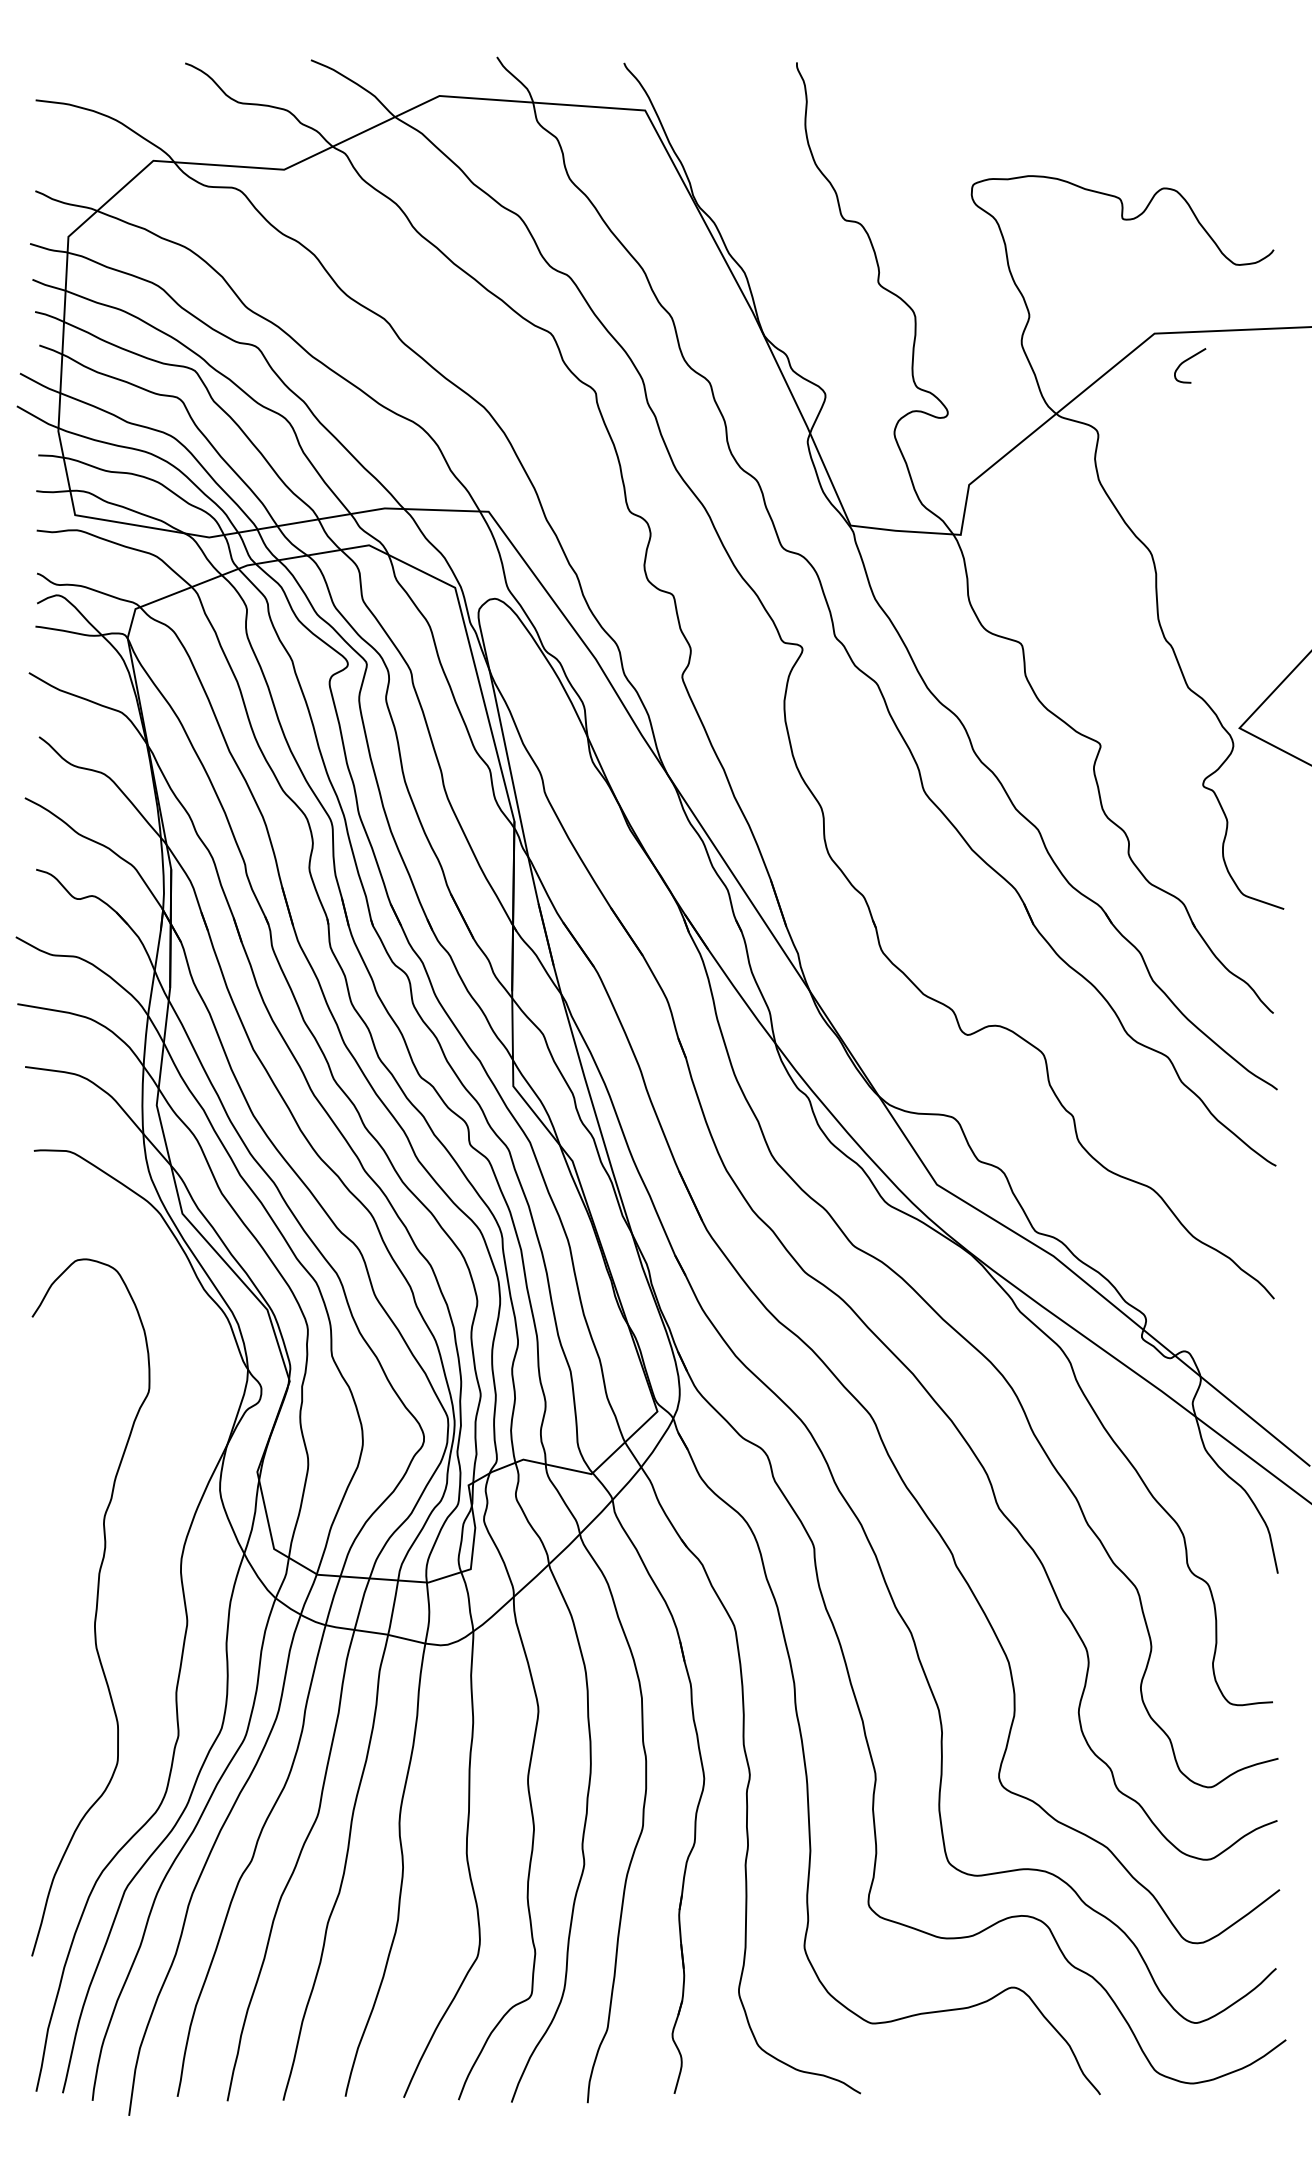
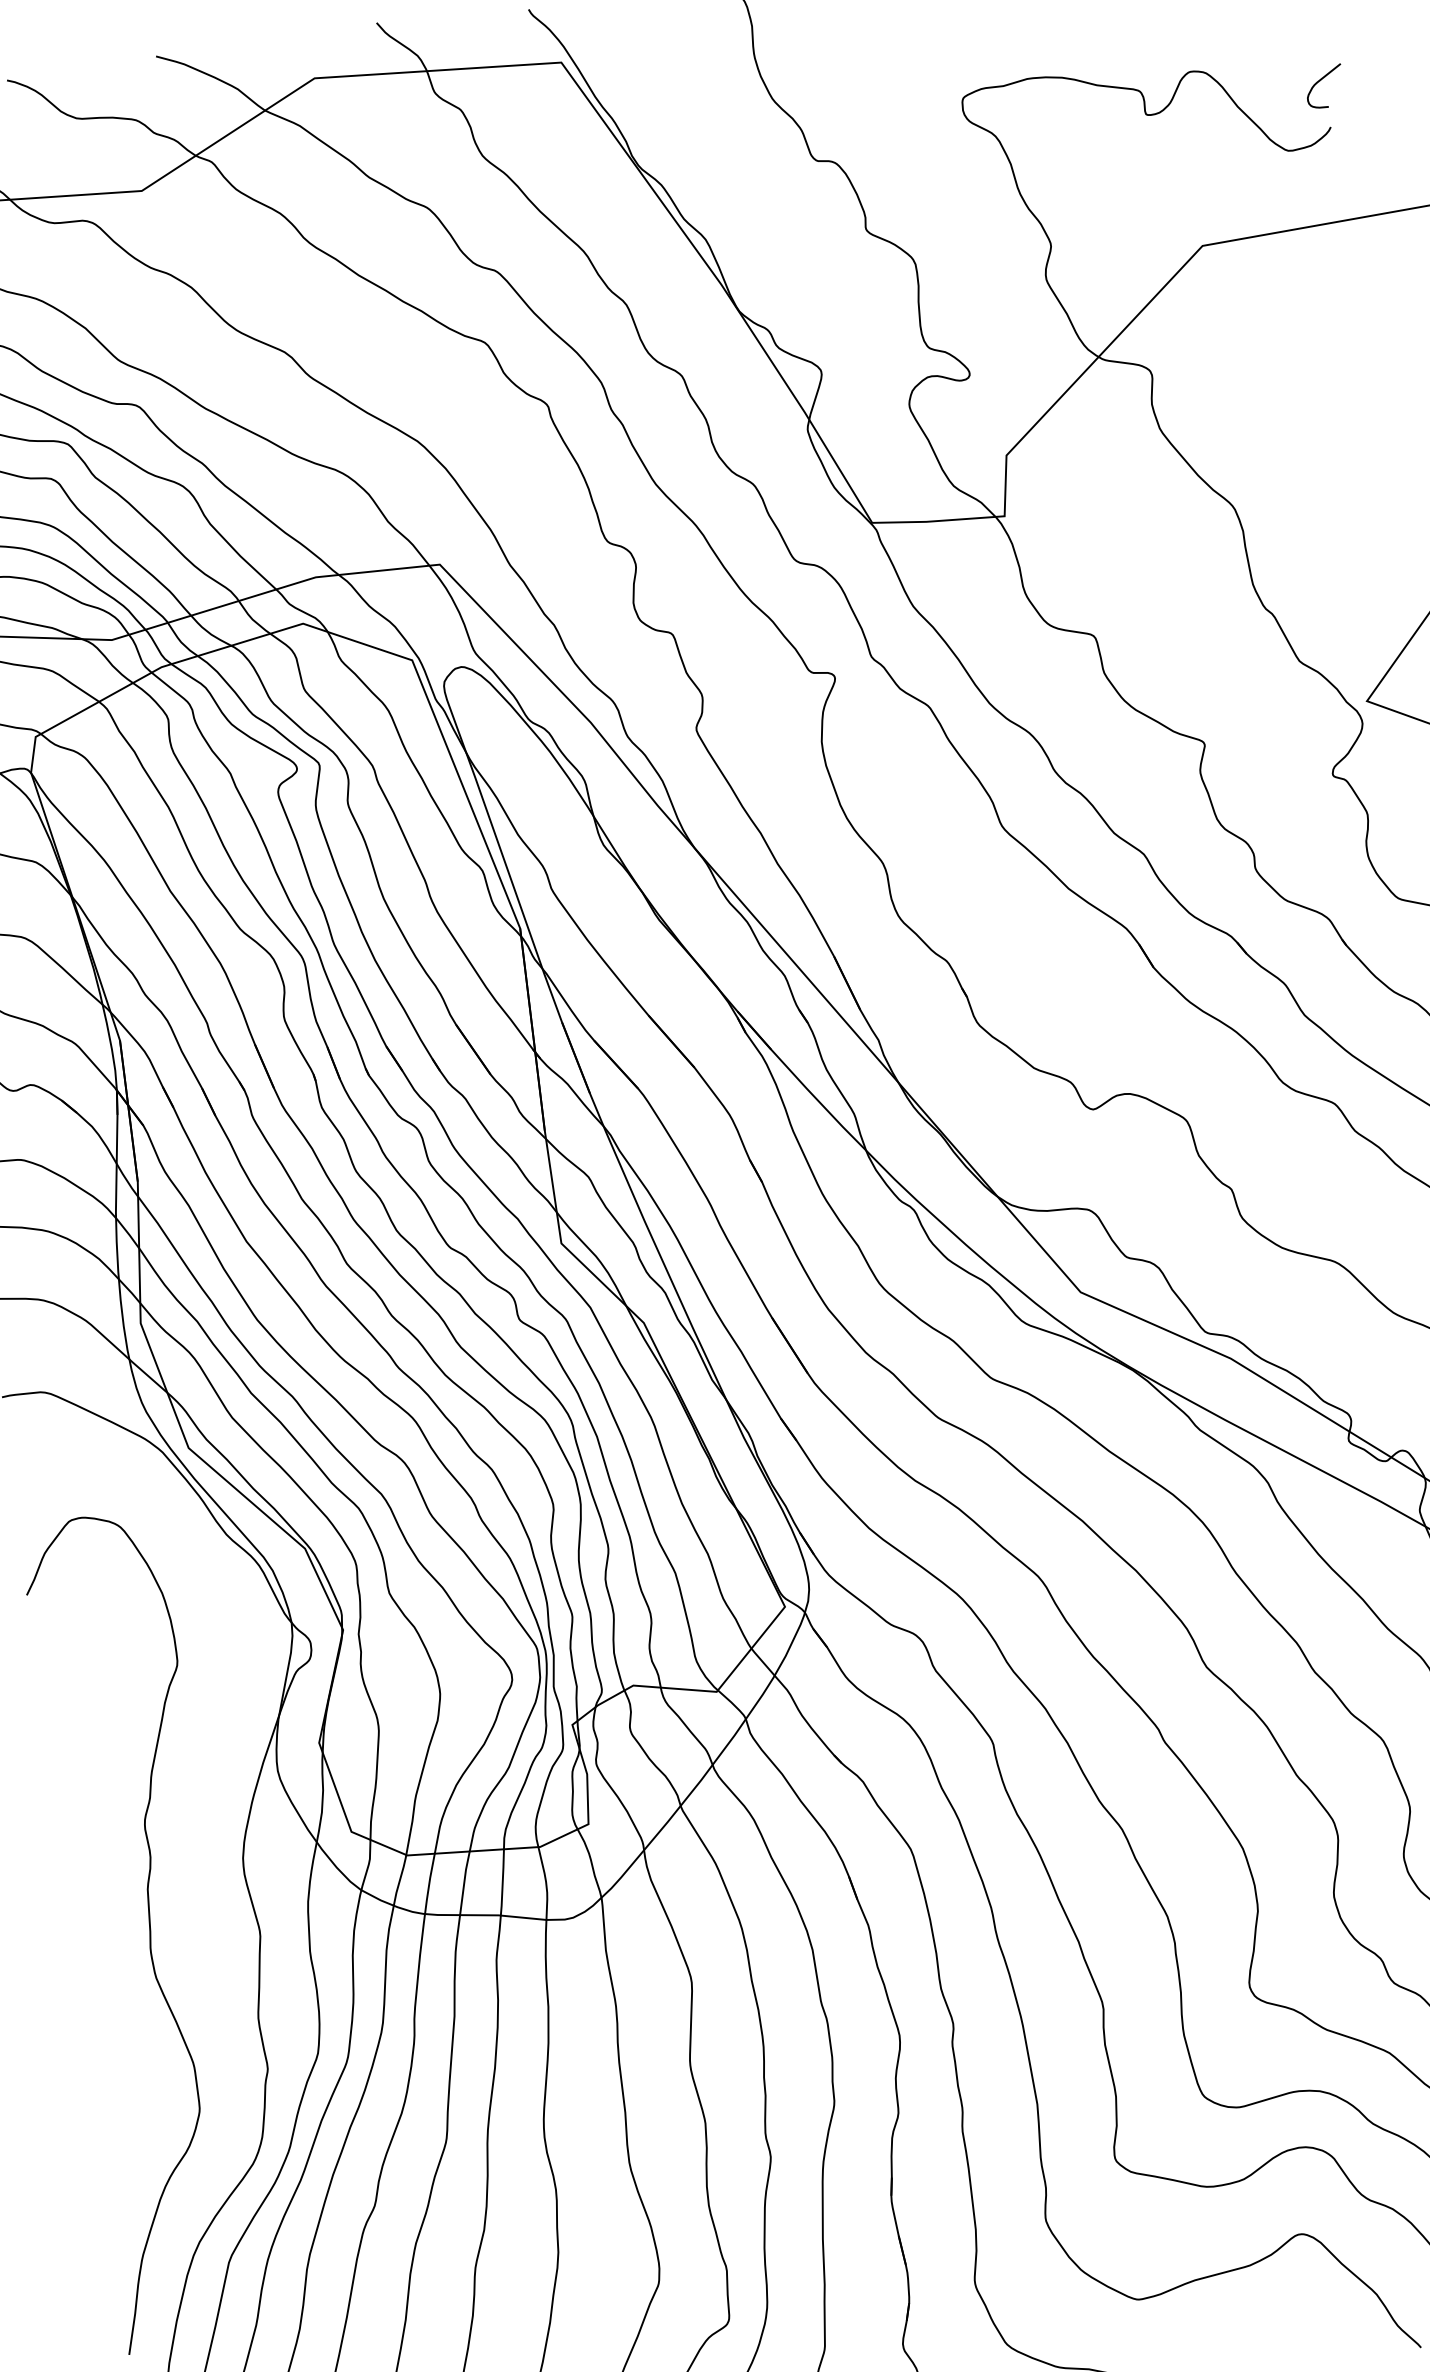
curve: (1188, 360) -> (1321, 80), moved

